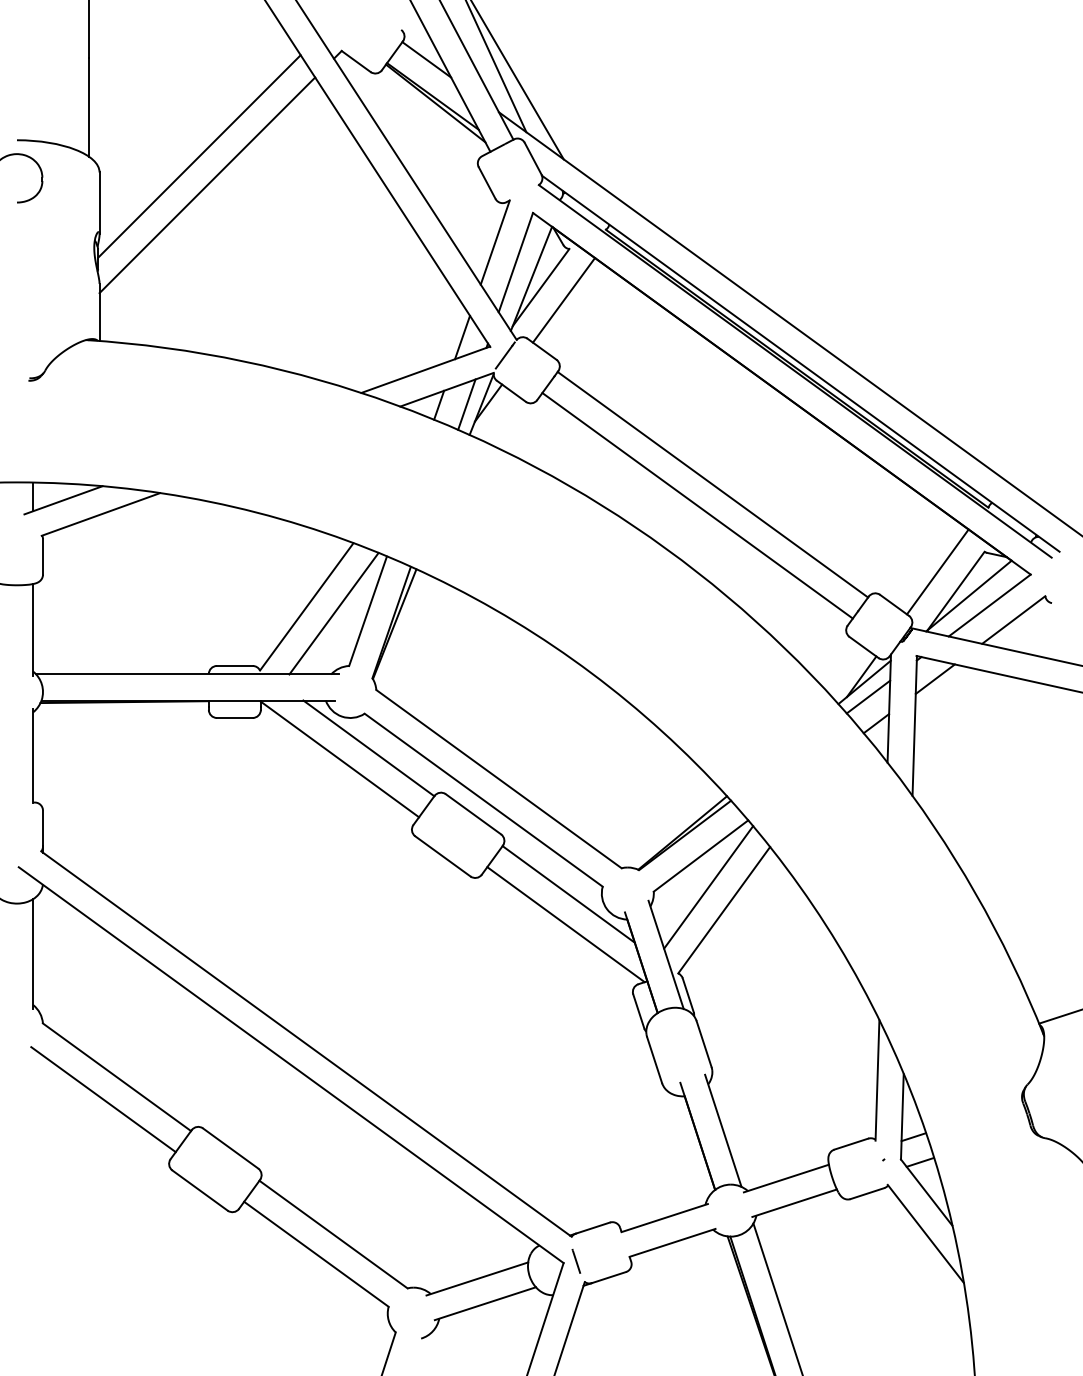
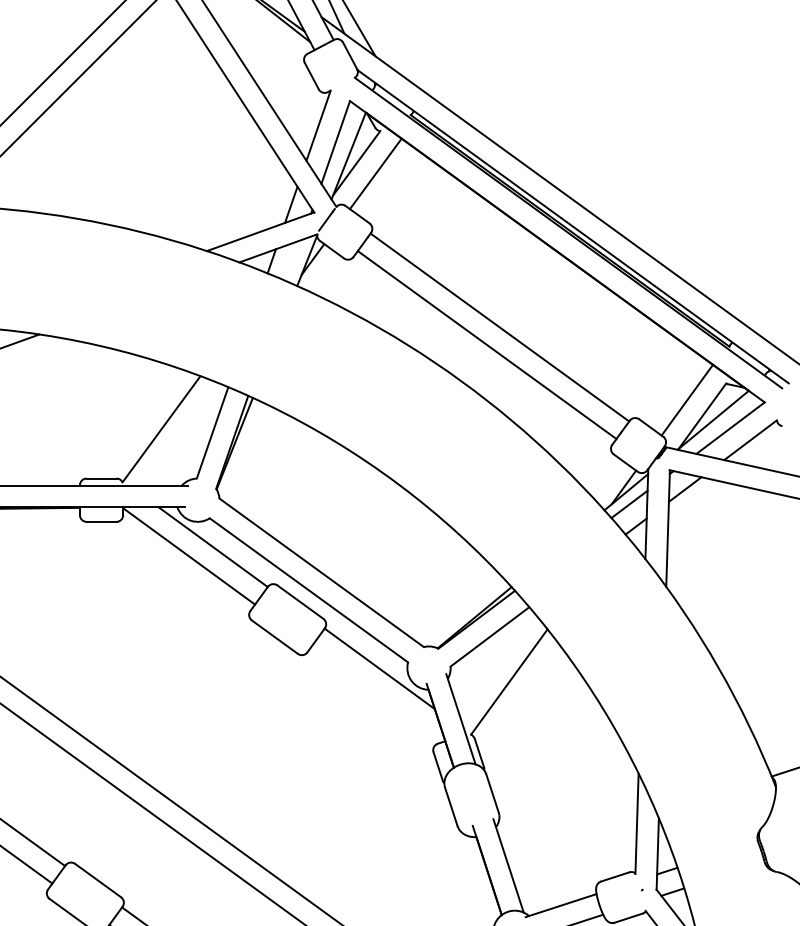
line: (466, 404) -> (294, 260), removed
line: (333, 613) -> (183, 434), removed
line: (708, 887) -> (496, 663), removed
line: (565, 924) -> (377, 693), removed

